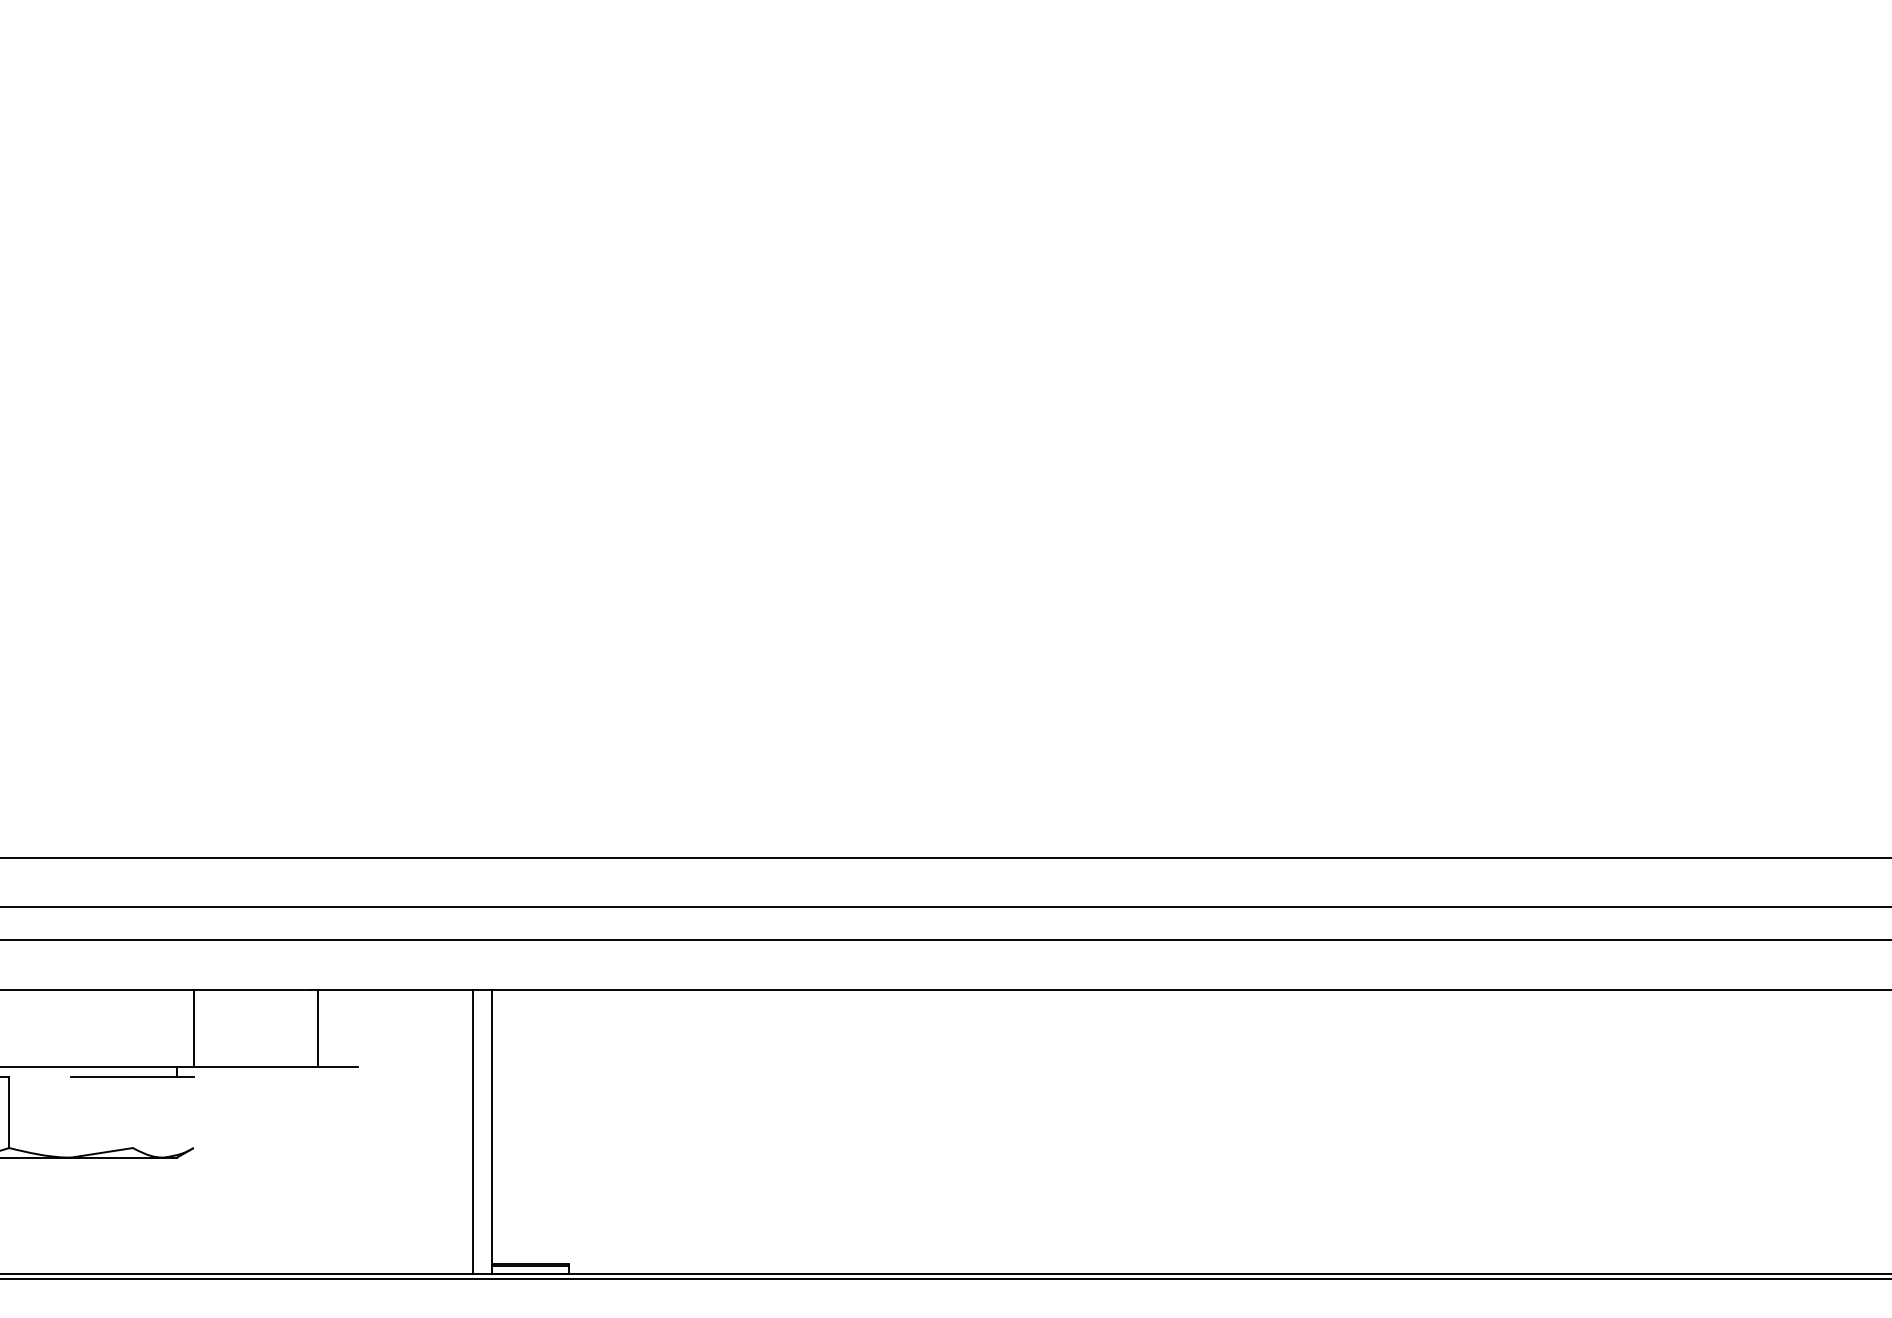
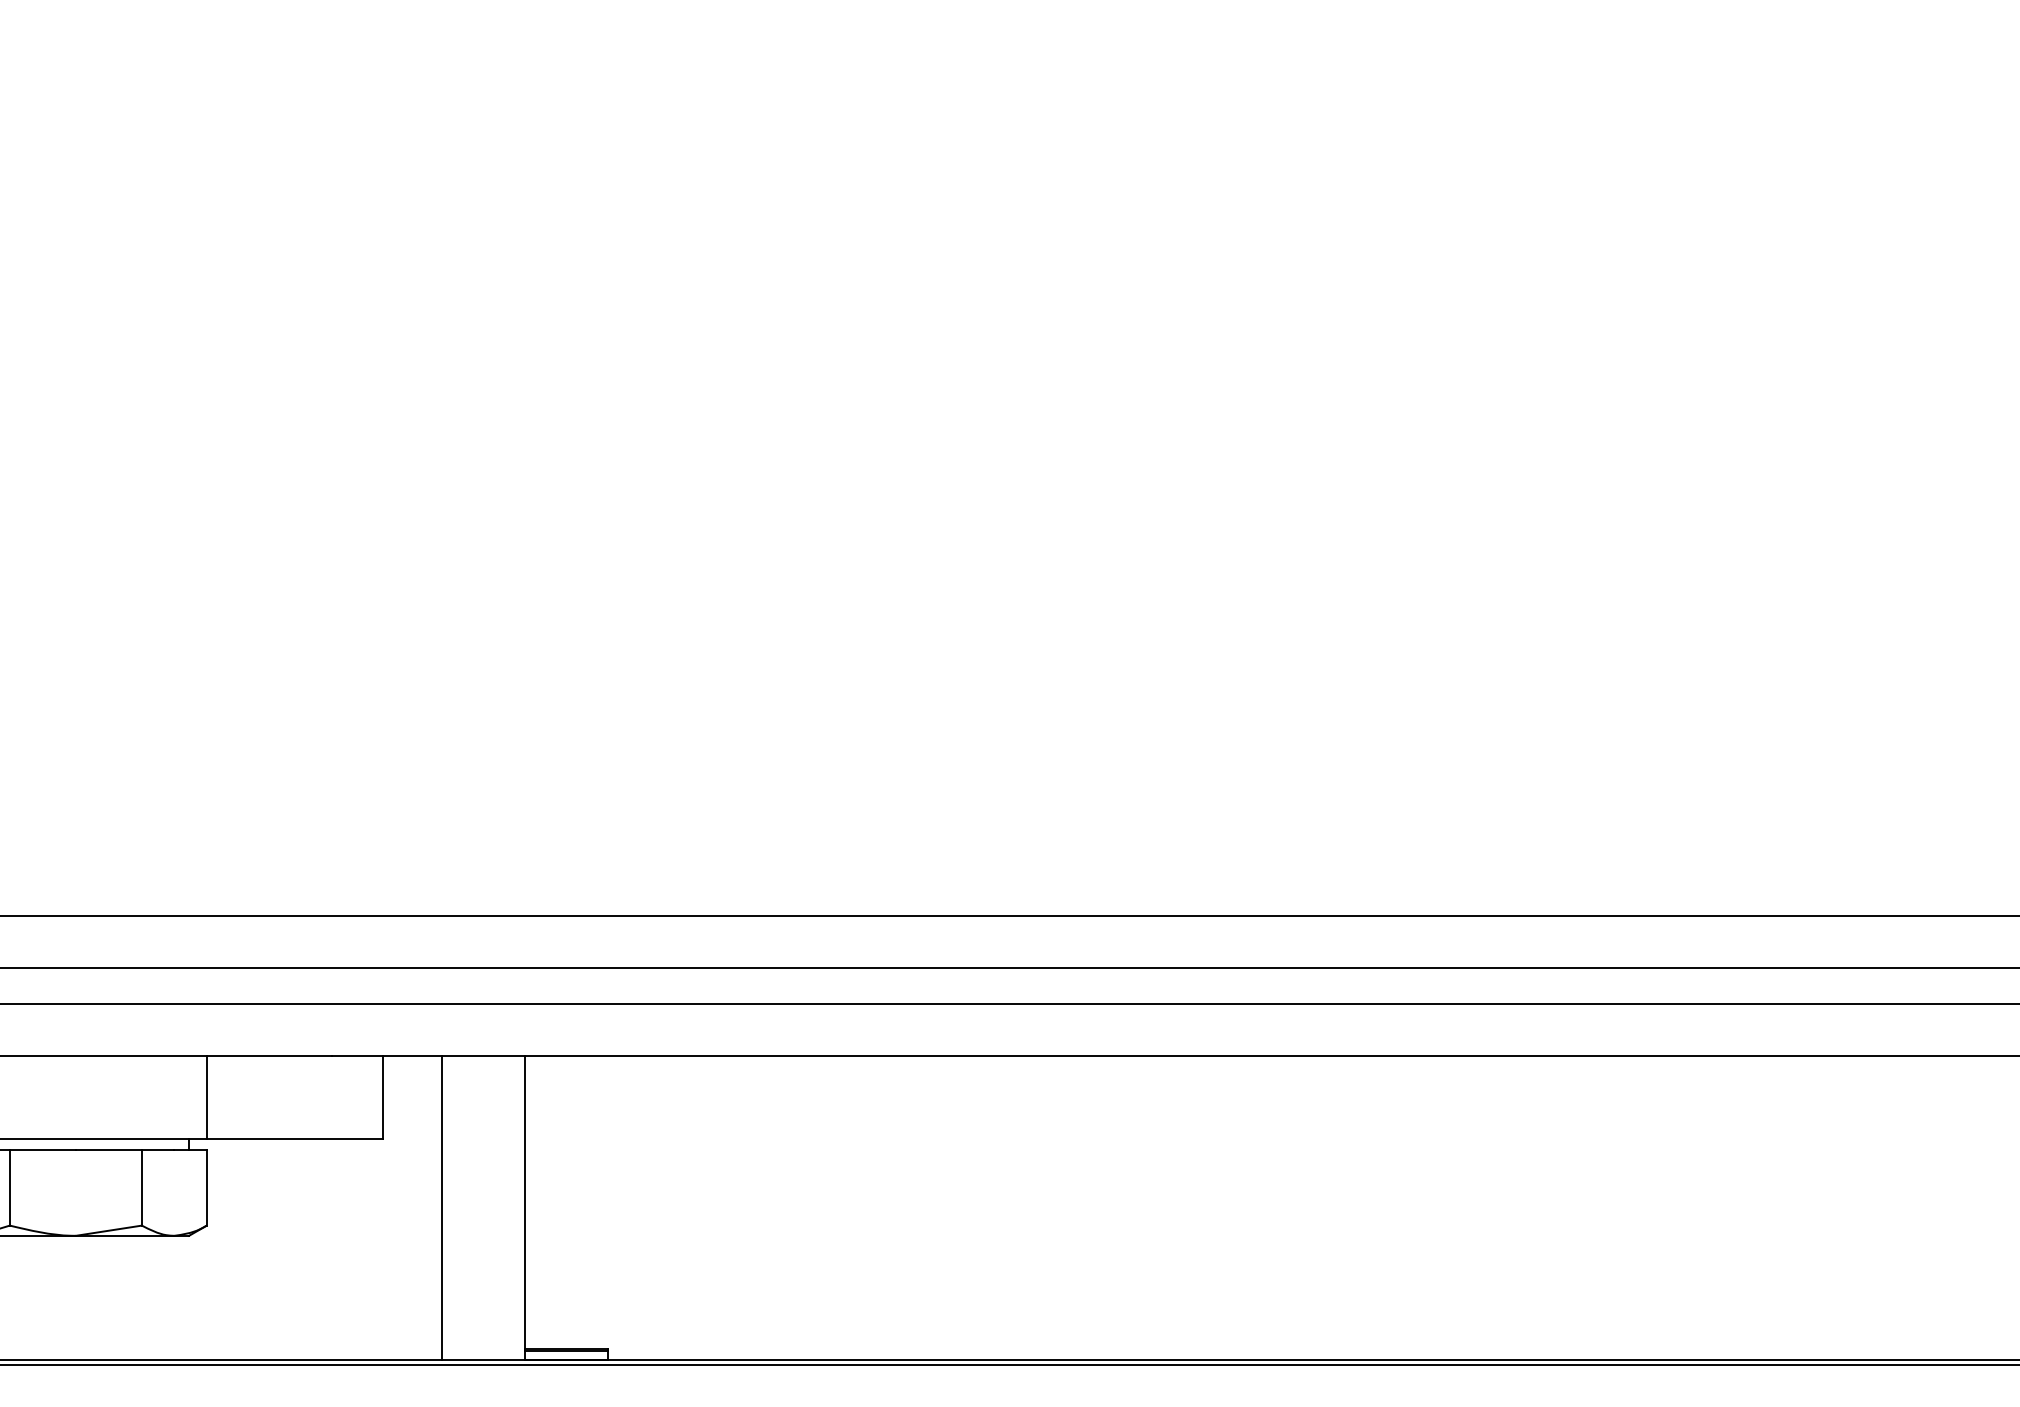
line: (318, 1027) -> (382, 1096), moved
line: (40, 1076) -> (43, 1149), added
line: (132, 1112) -> (141, 1187), added
line: (193, 1112) -> (206, 1187), added
line: (473, 1131) -> (442, 1207), moved

